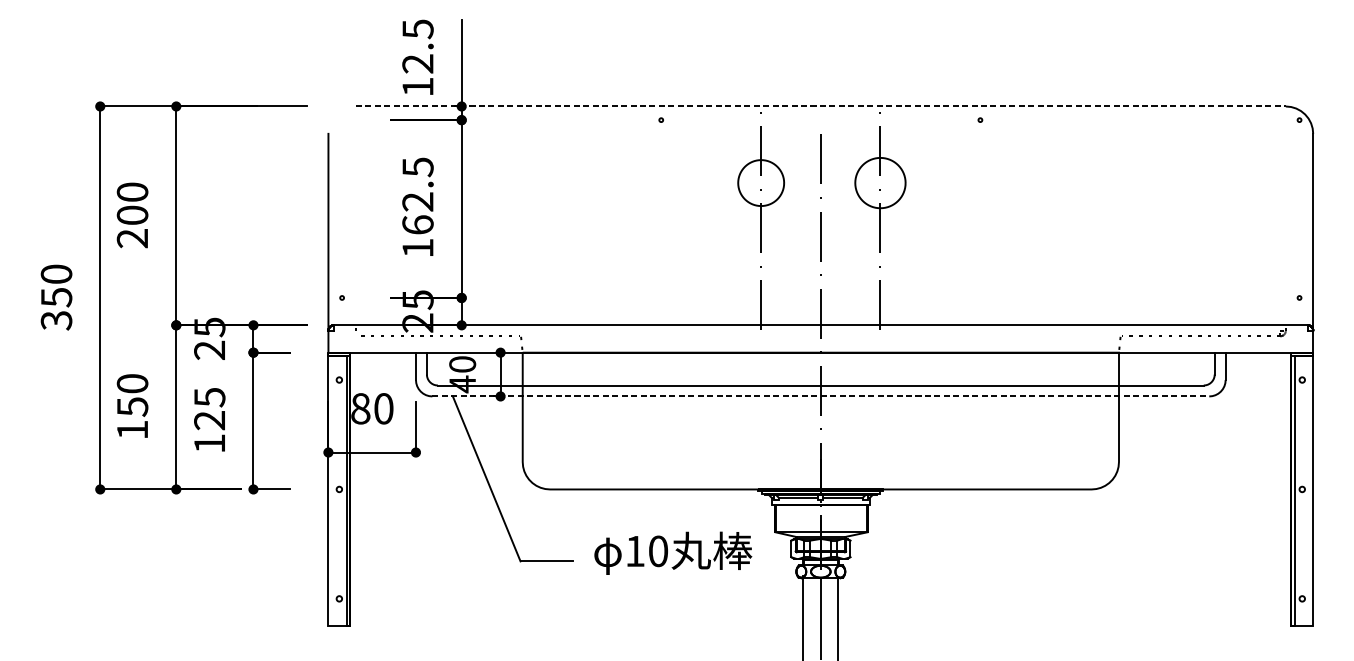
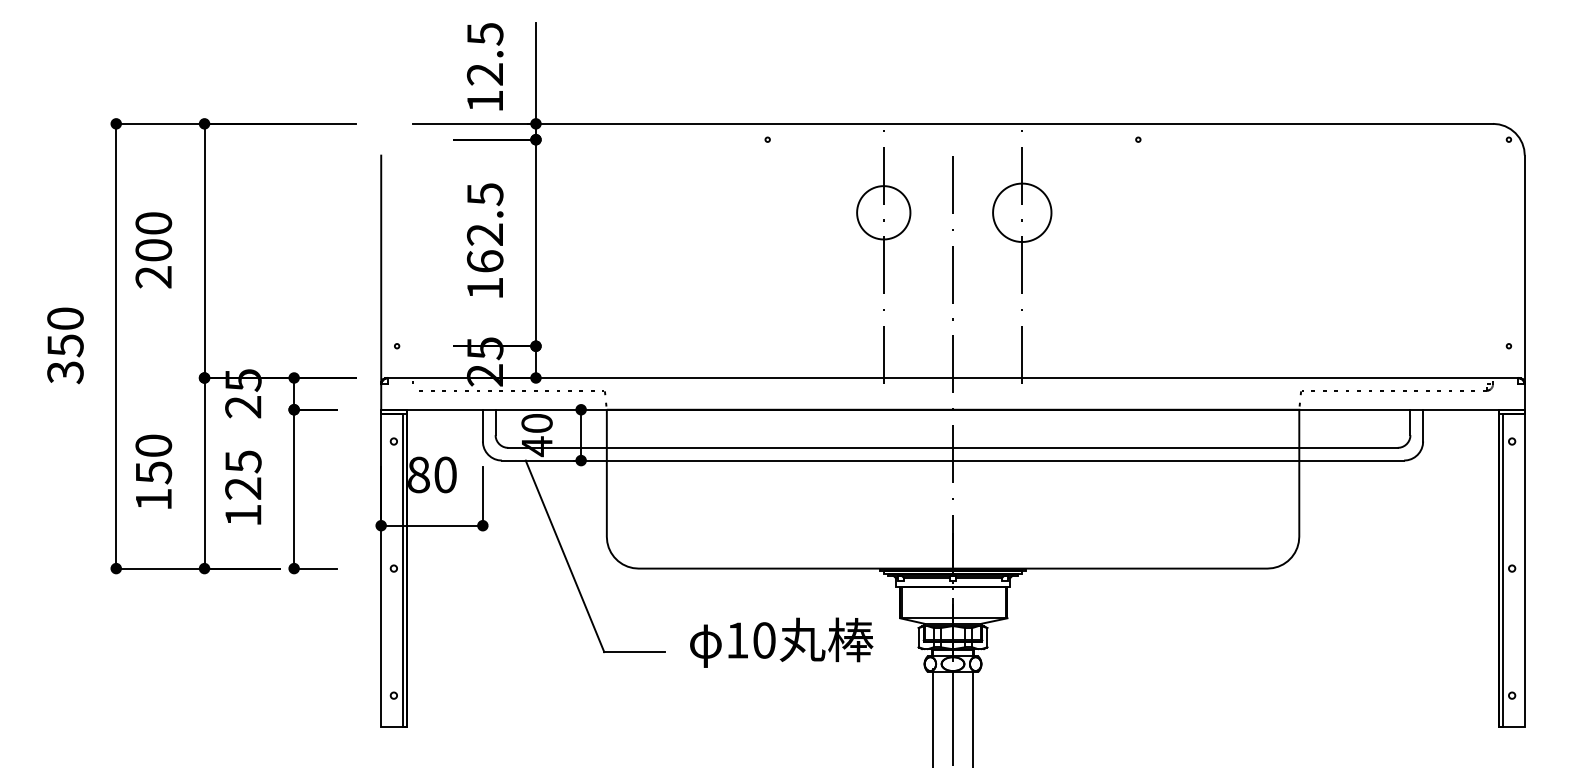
line: (821, 106) -> (953, 123), dashed -> solid
line: (821, 396) -> (953, 460), dashed -> solid

